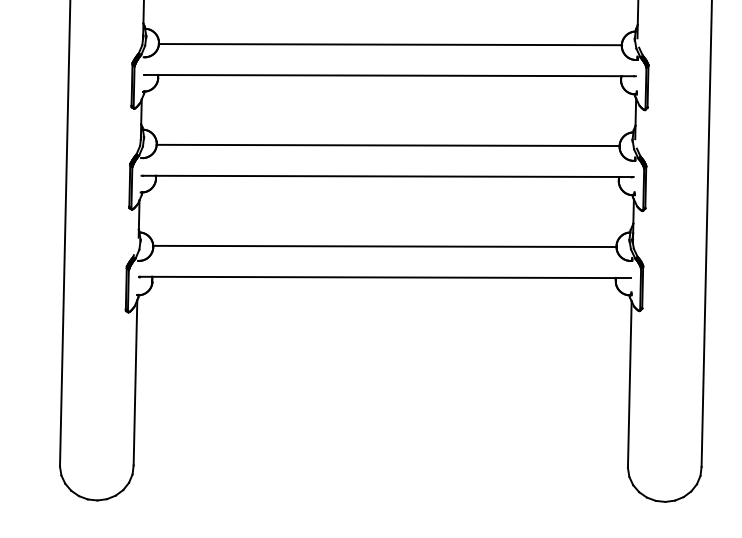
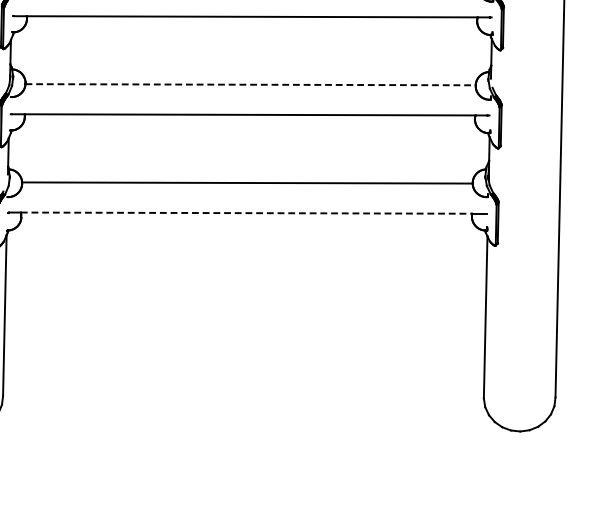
line: (388, 145) -> (250, 84), solid -> dashed
line: (384, 277) -> (247, 213), solid -> dashed

